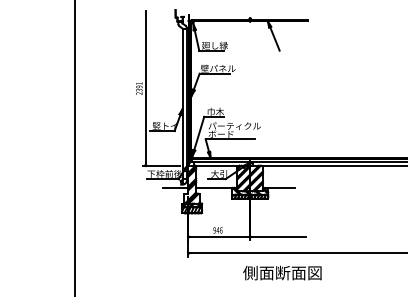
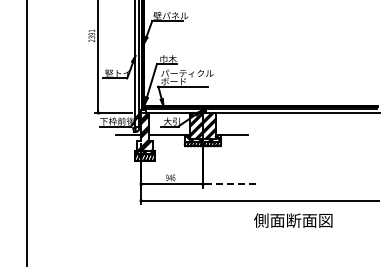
line: (279, 236) -> (232, 183), solid -> dashed
text: (282, 272) -> (293, 220), moved

